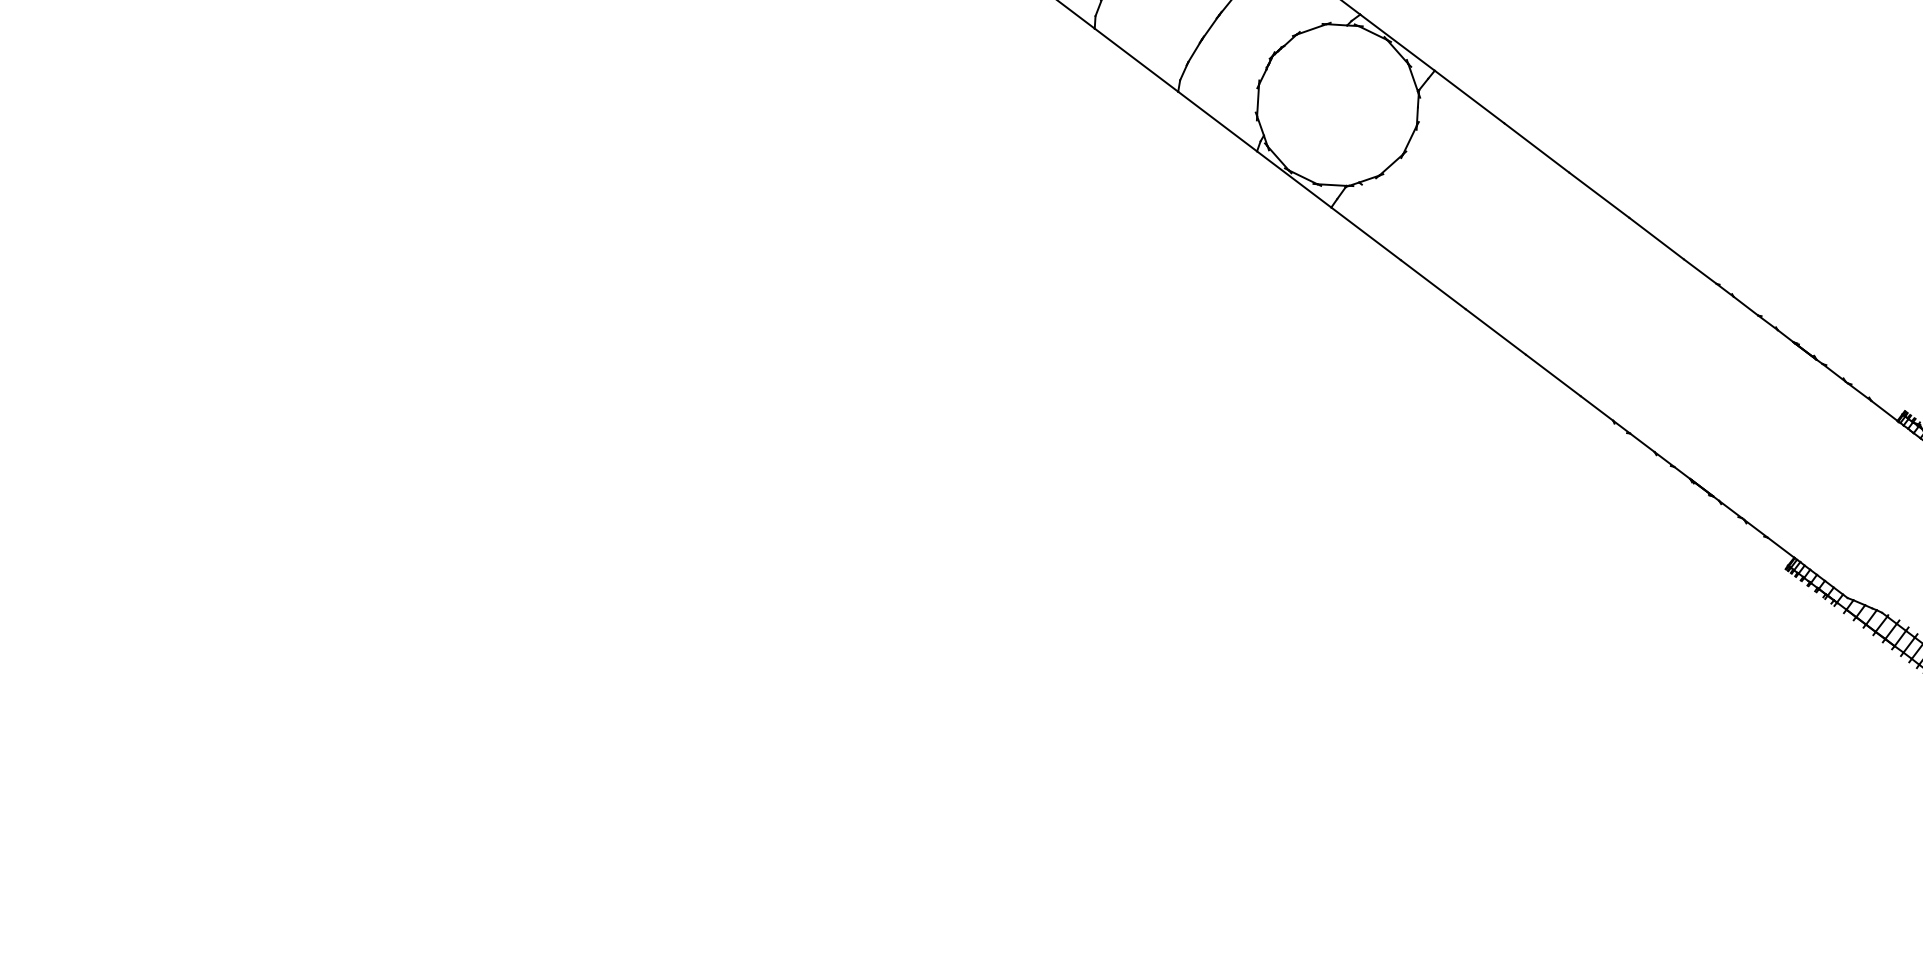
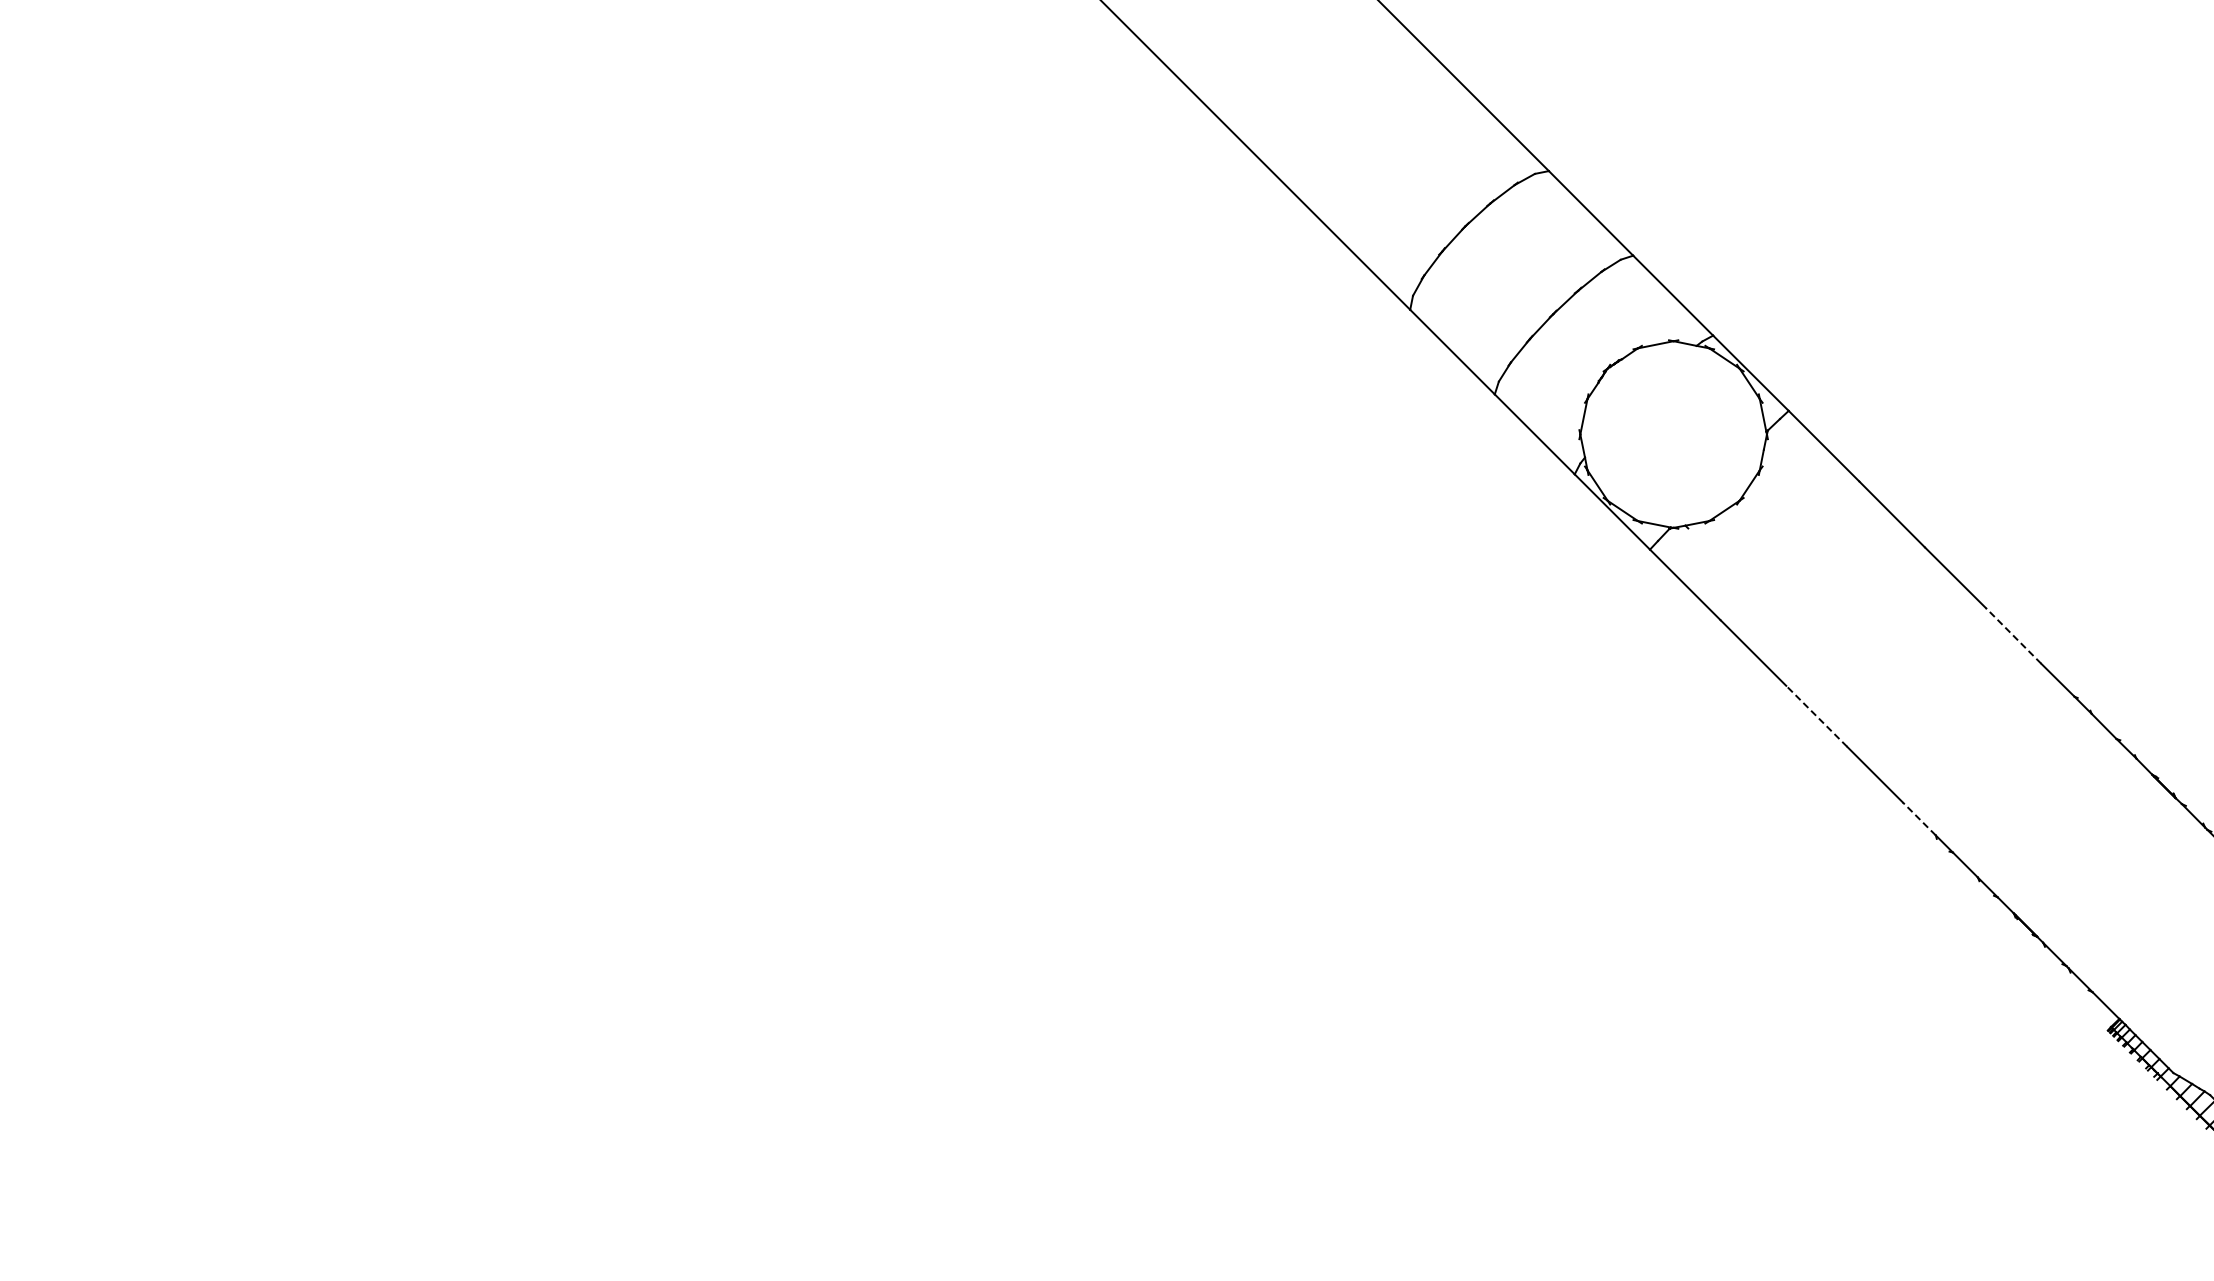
line: (1656, 238) -> (2013, 635), solid -> dashed
line: (1495, 331) -> (1816, 715), solid -> dashed
line: (1597, 408) -> (1919, 818), solid -> dashed

